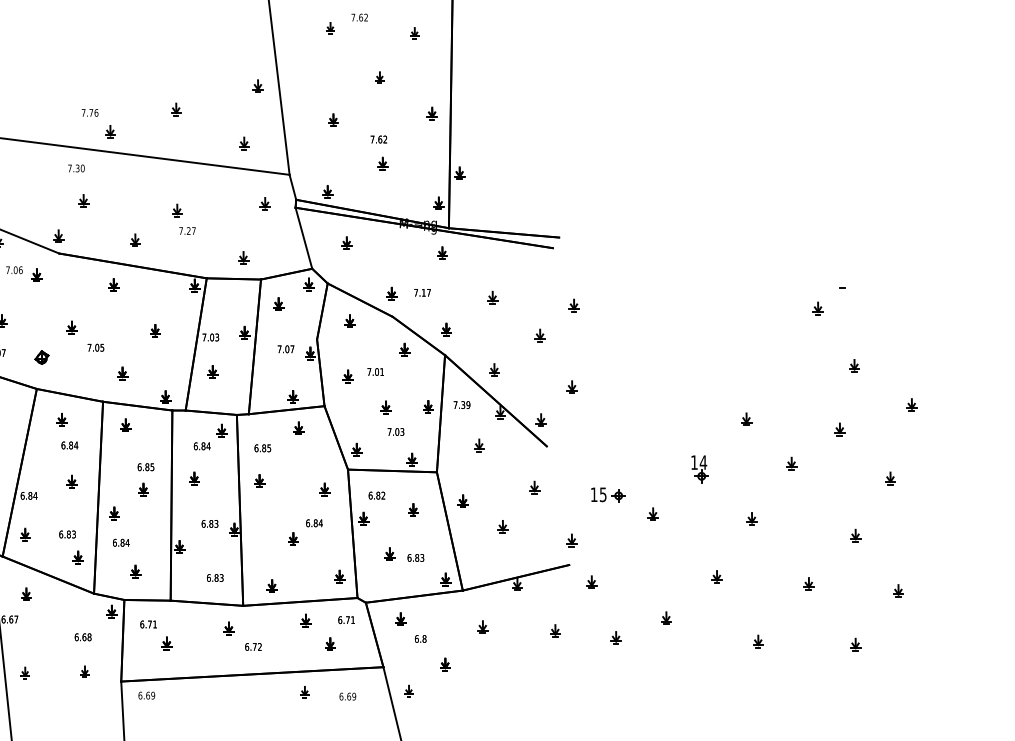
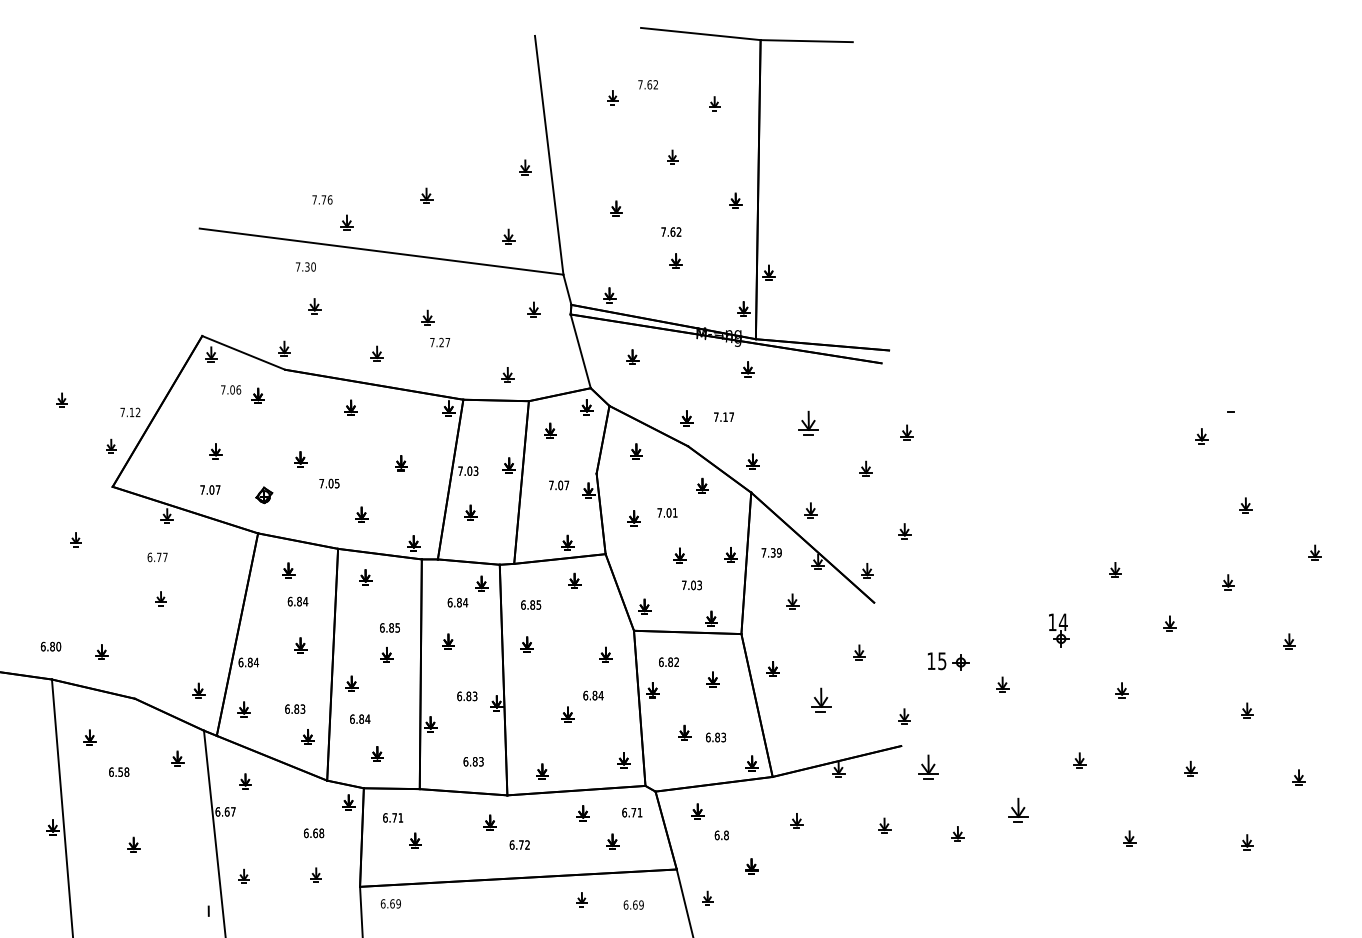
part: (492, 297) -> (808, 422), size x1.6
part: (502, 526) -> (820, 699), size x1.6
part: (591, 581) -> (928, 766), size x1.6
part: (666, 618) -> (1018, 810), size x1.6

